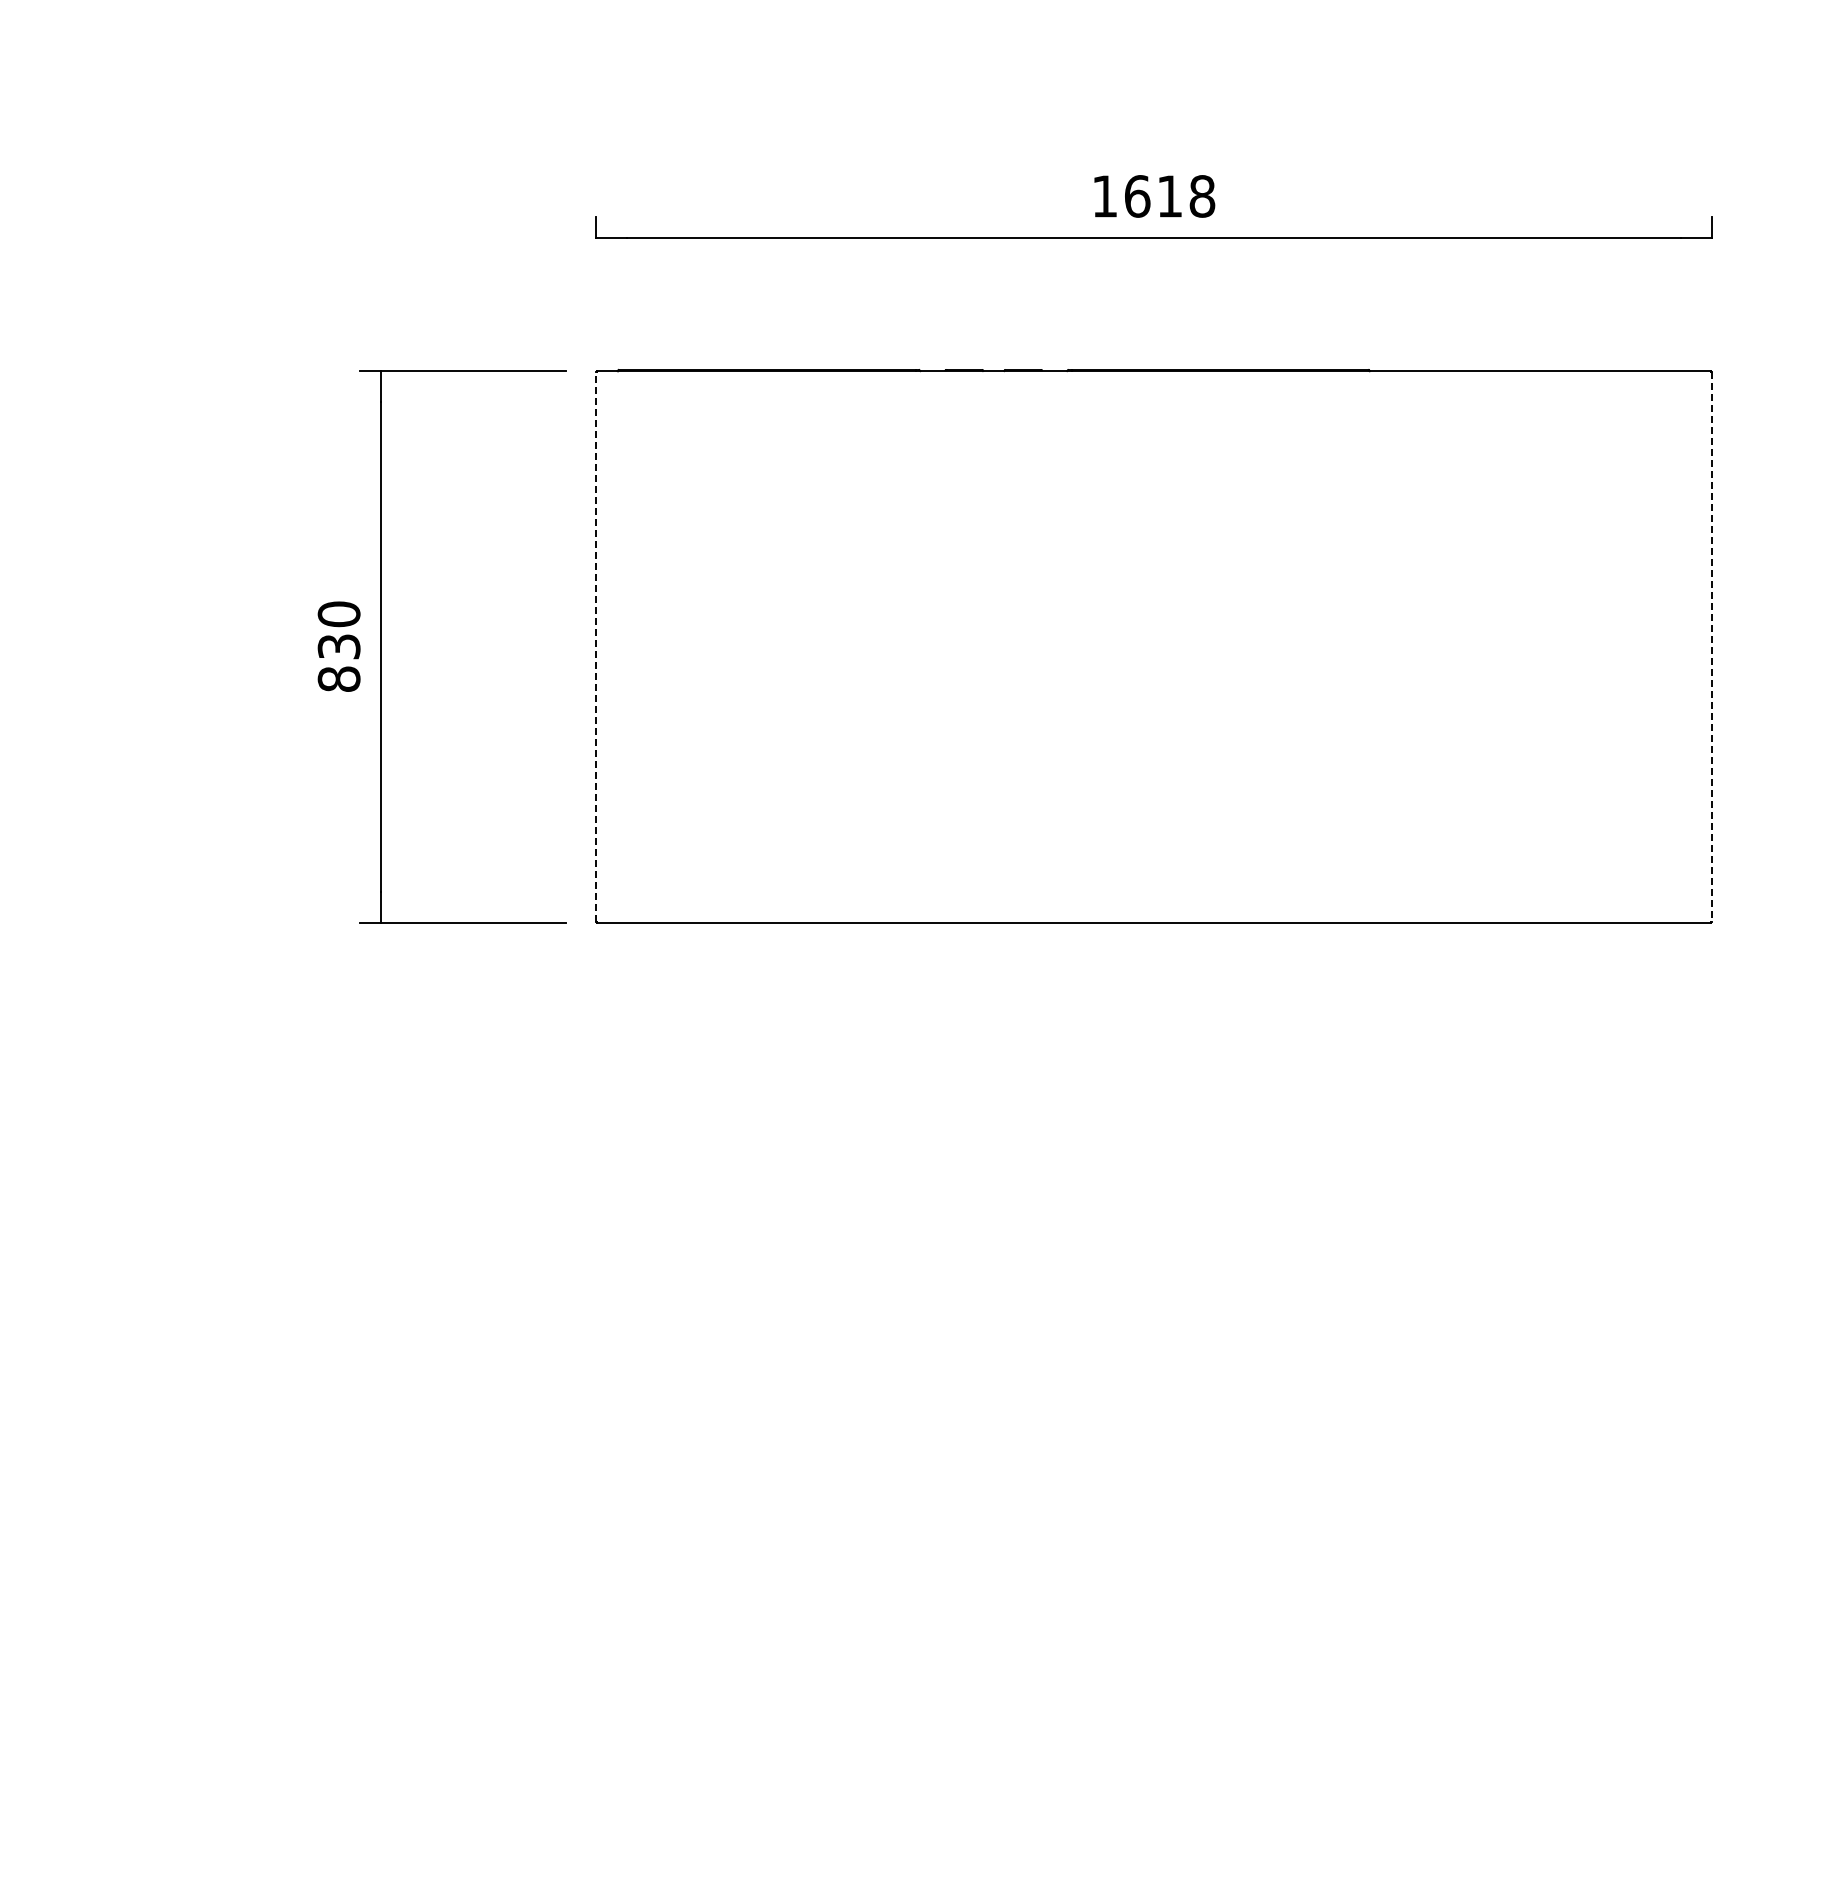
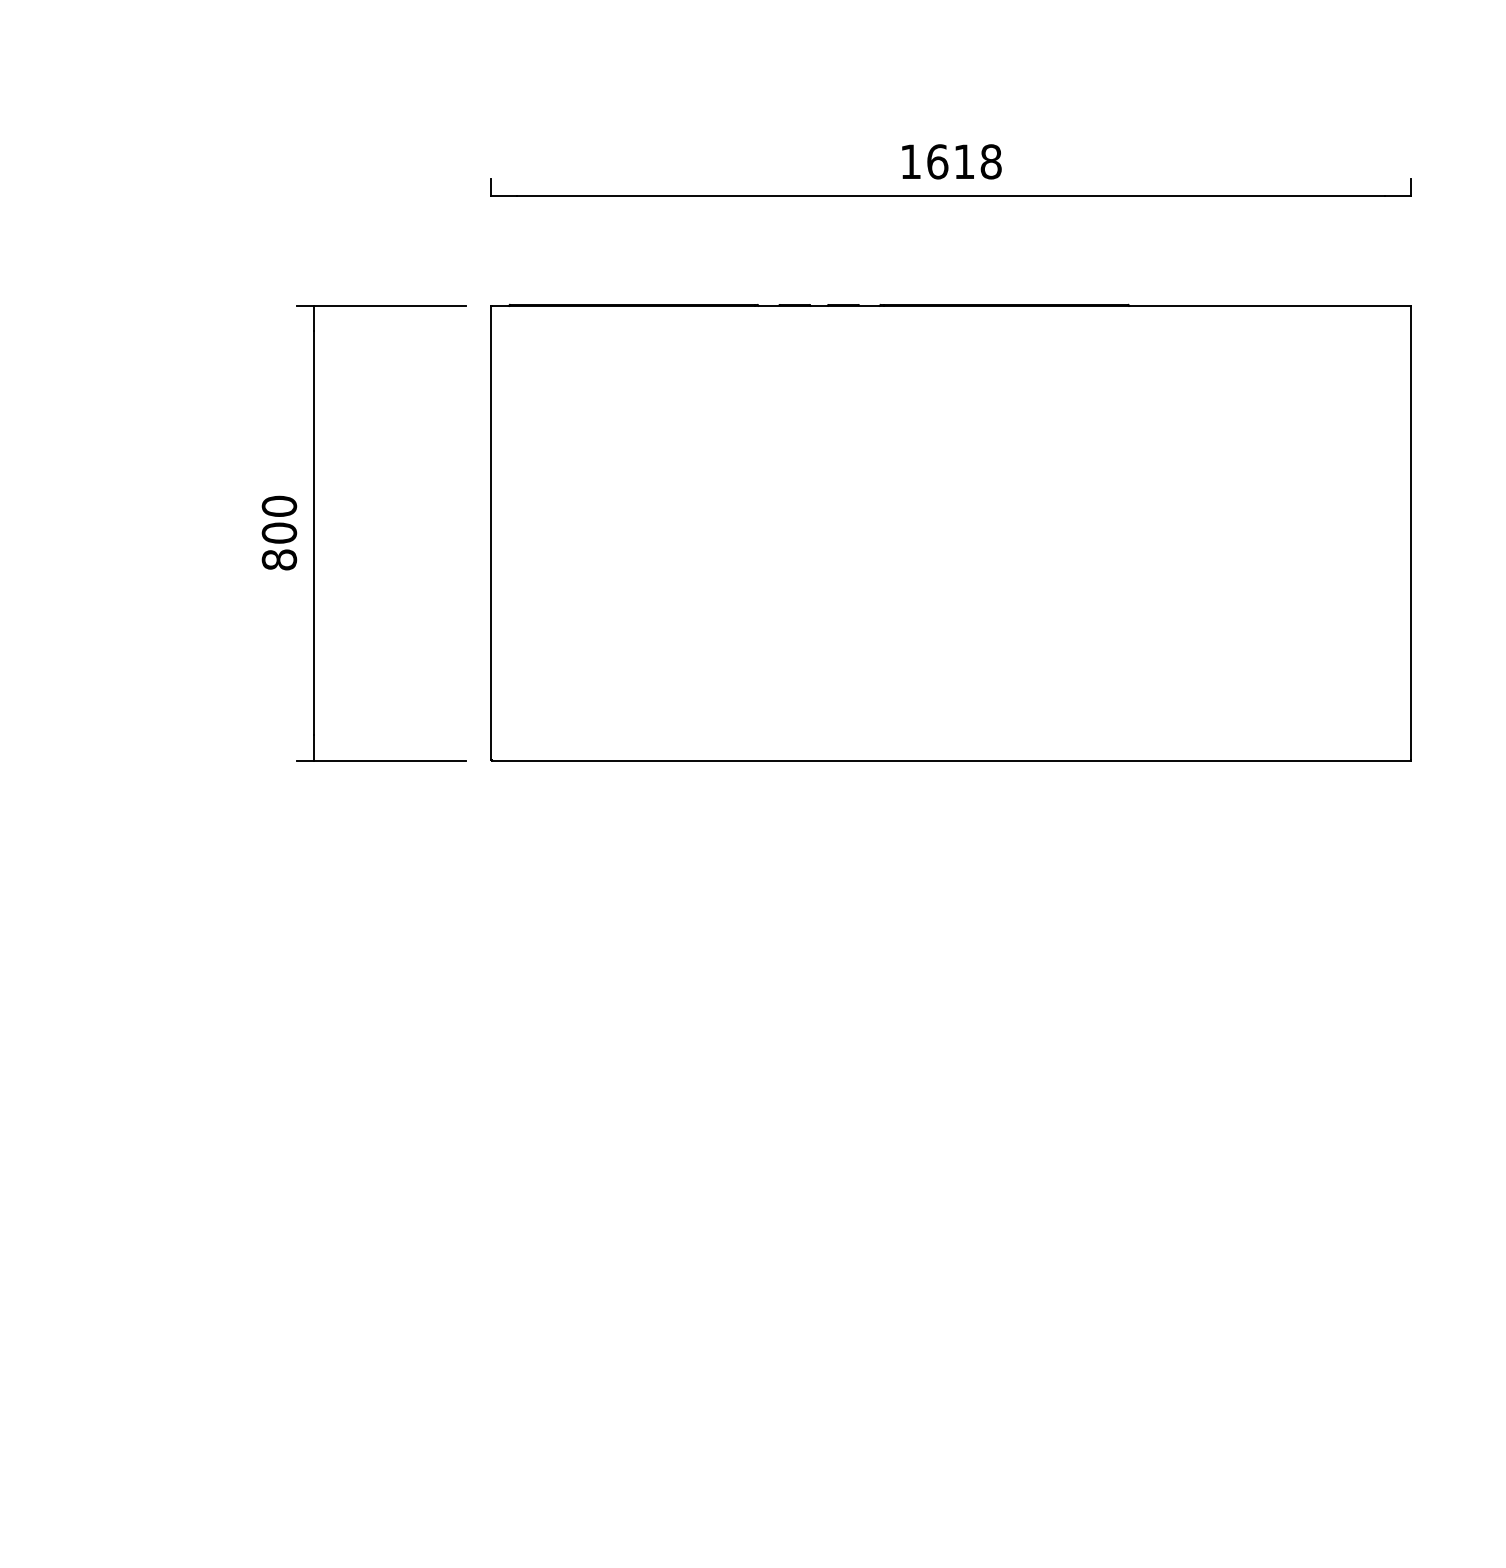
text: (338, 646) -> (278, 532), 830 -> 800
line: (595, 646) -> (490, 532), dashed -> solid
line: (1711, 647) -> (1410, 533), dashed -> solid

